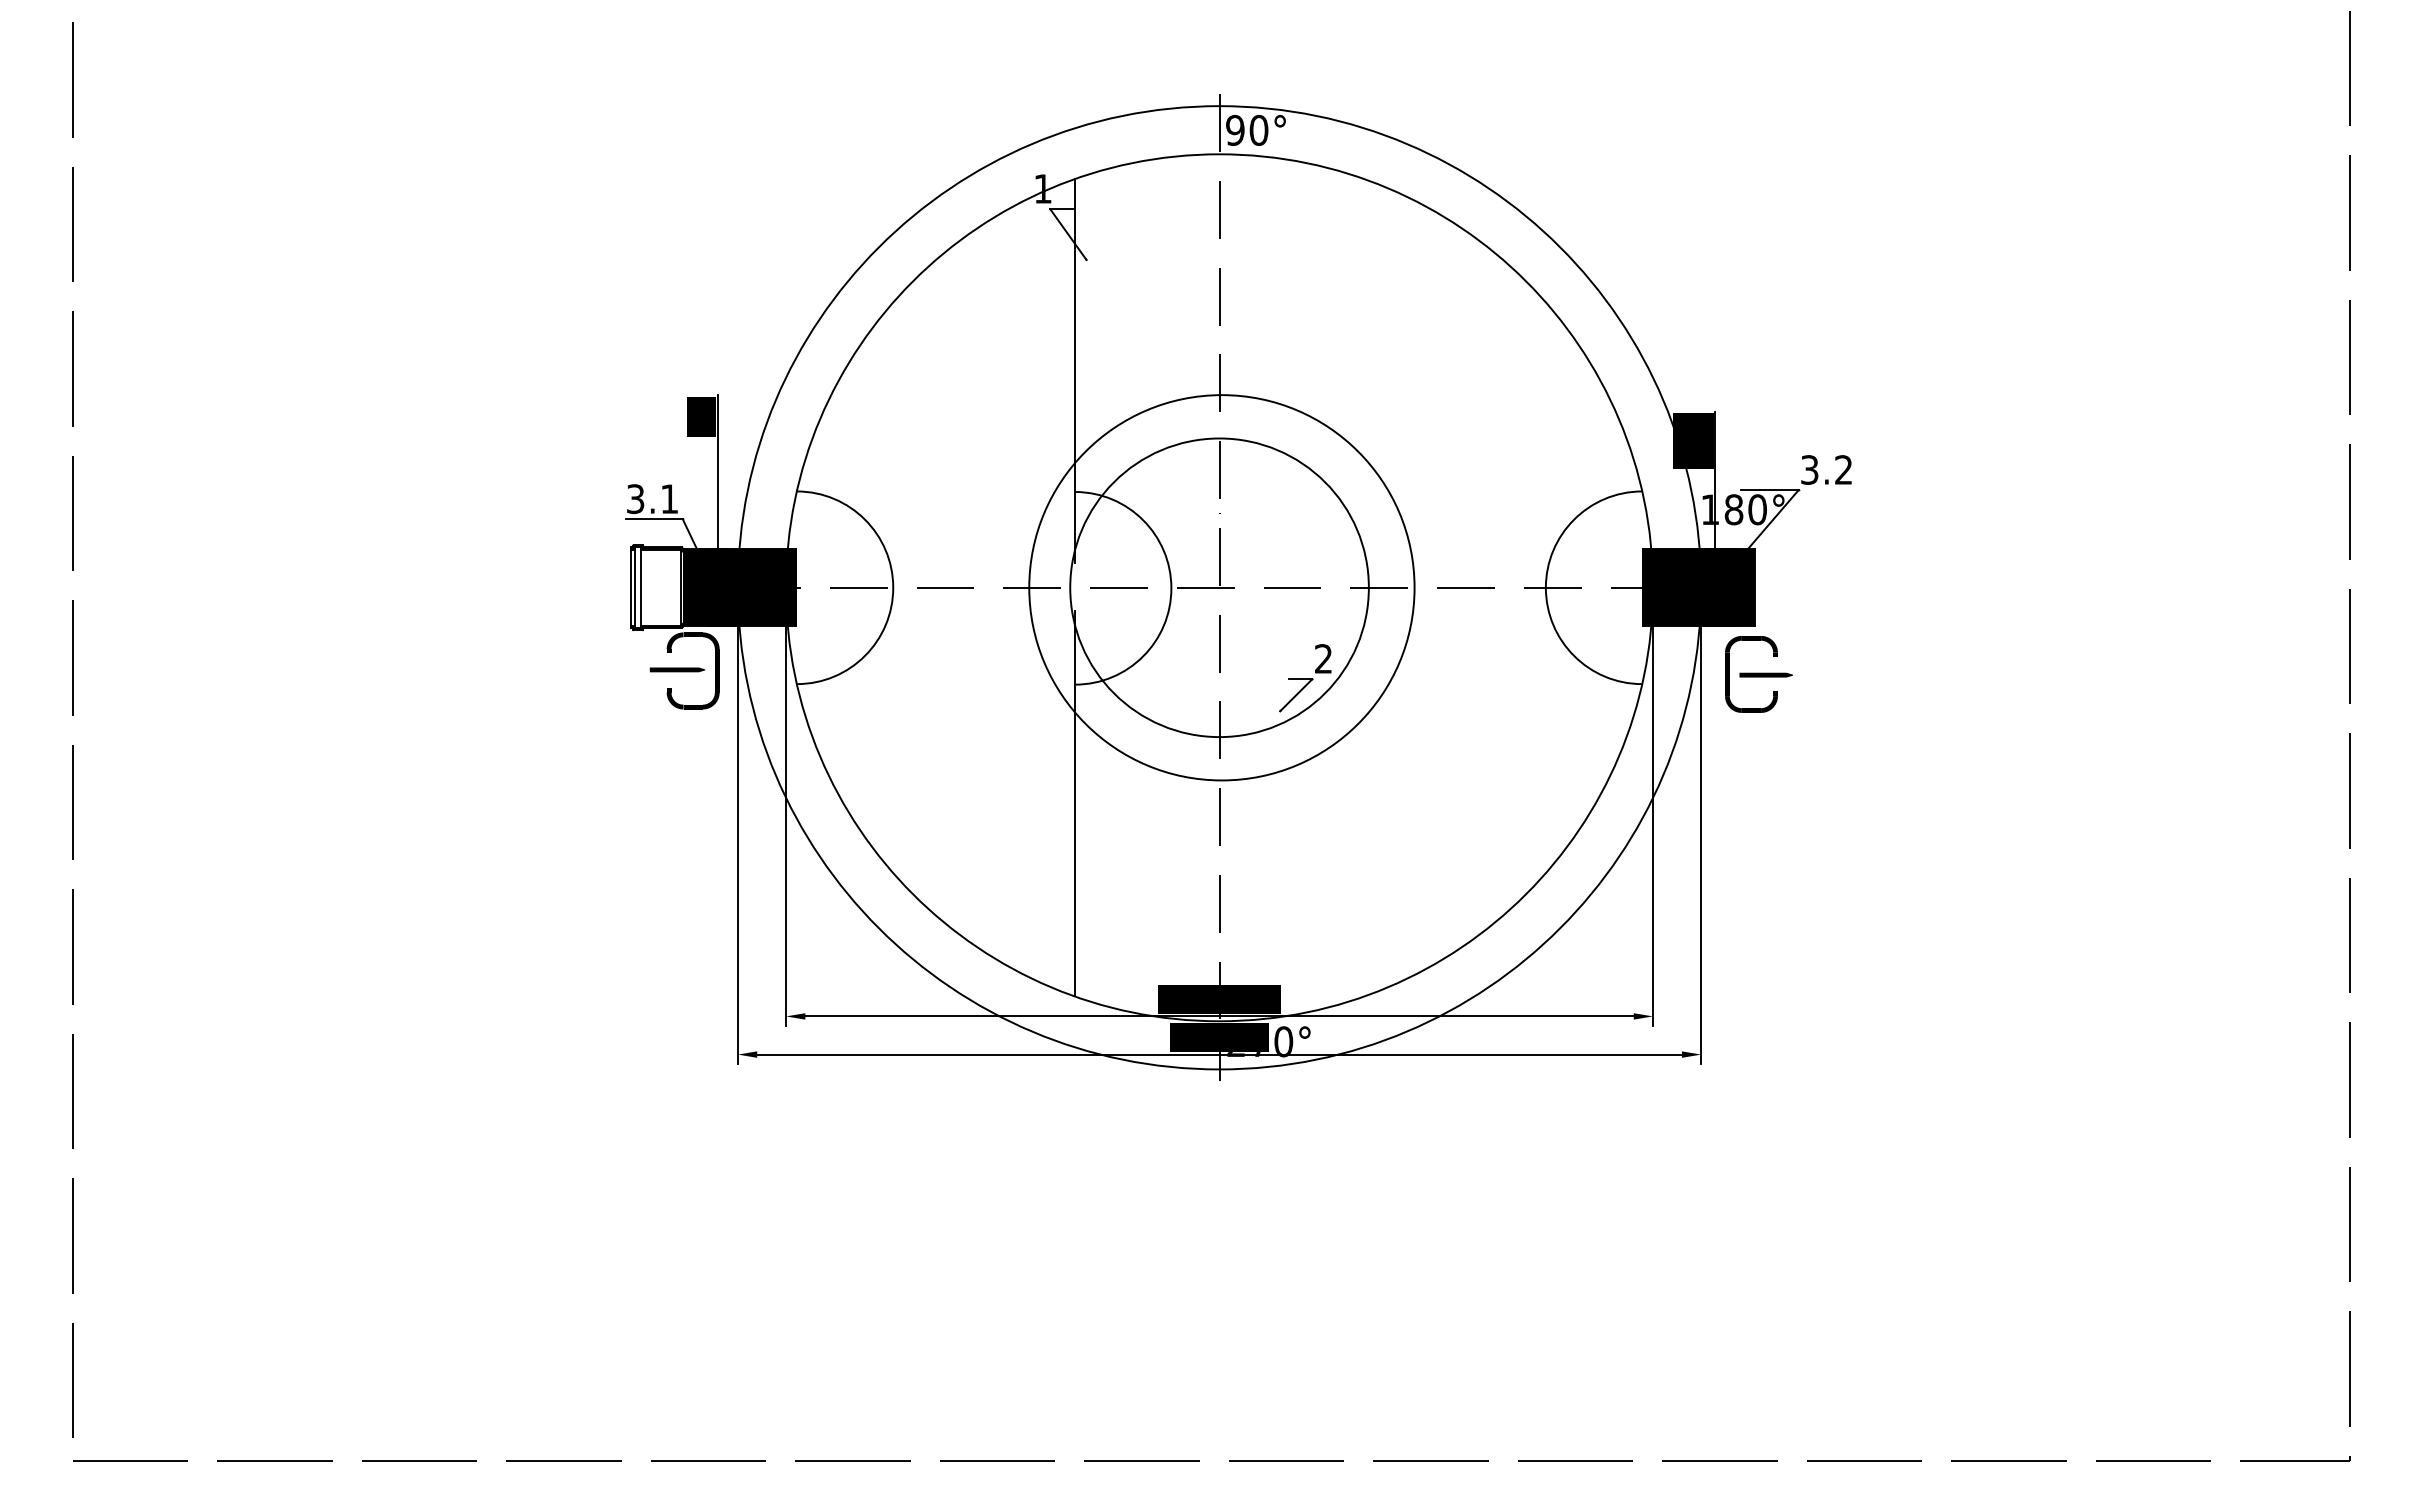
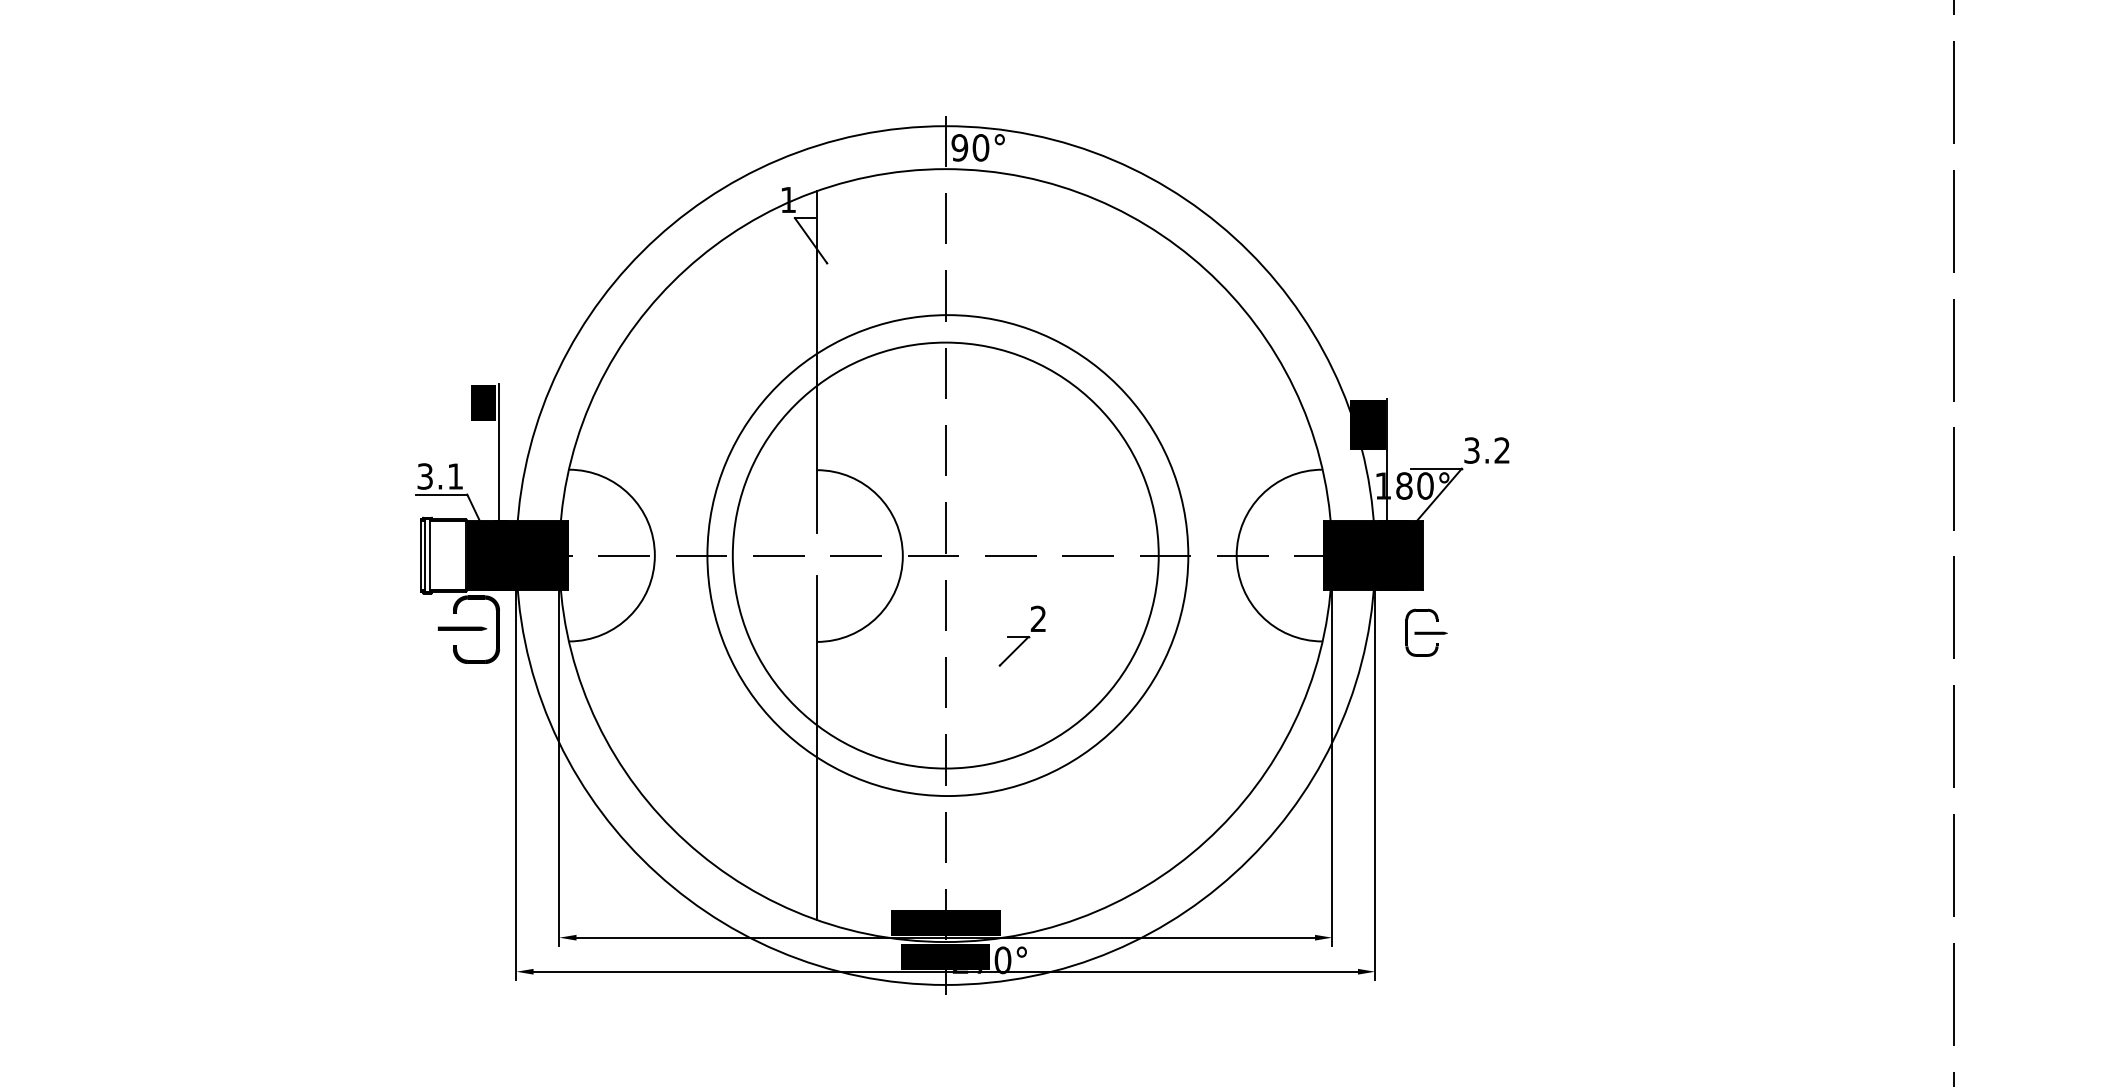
circle: (1219, 587) -> (945, 555), size x1.6
circle: (1221, 587) -> (947, 555), size x1.4
part: (1758, 674) -> (1426, 632), size x0.7

